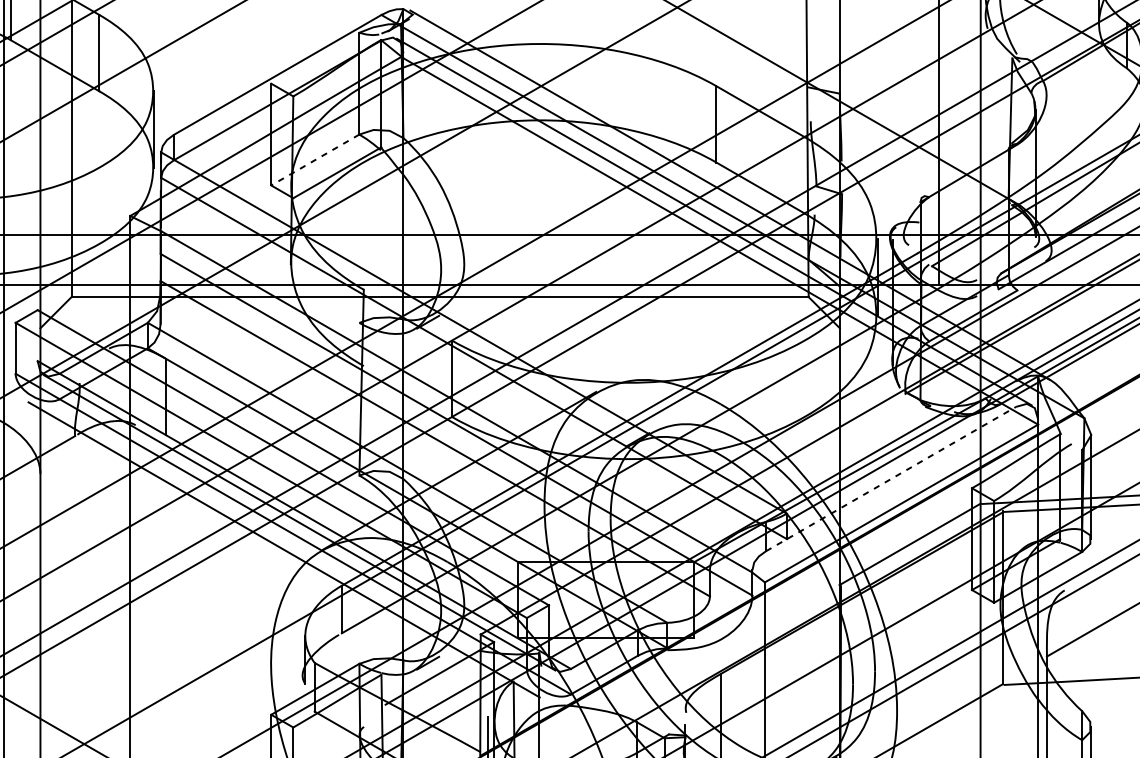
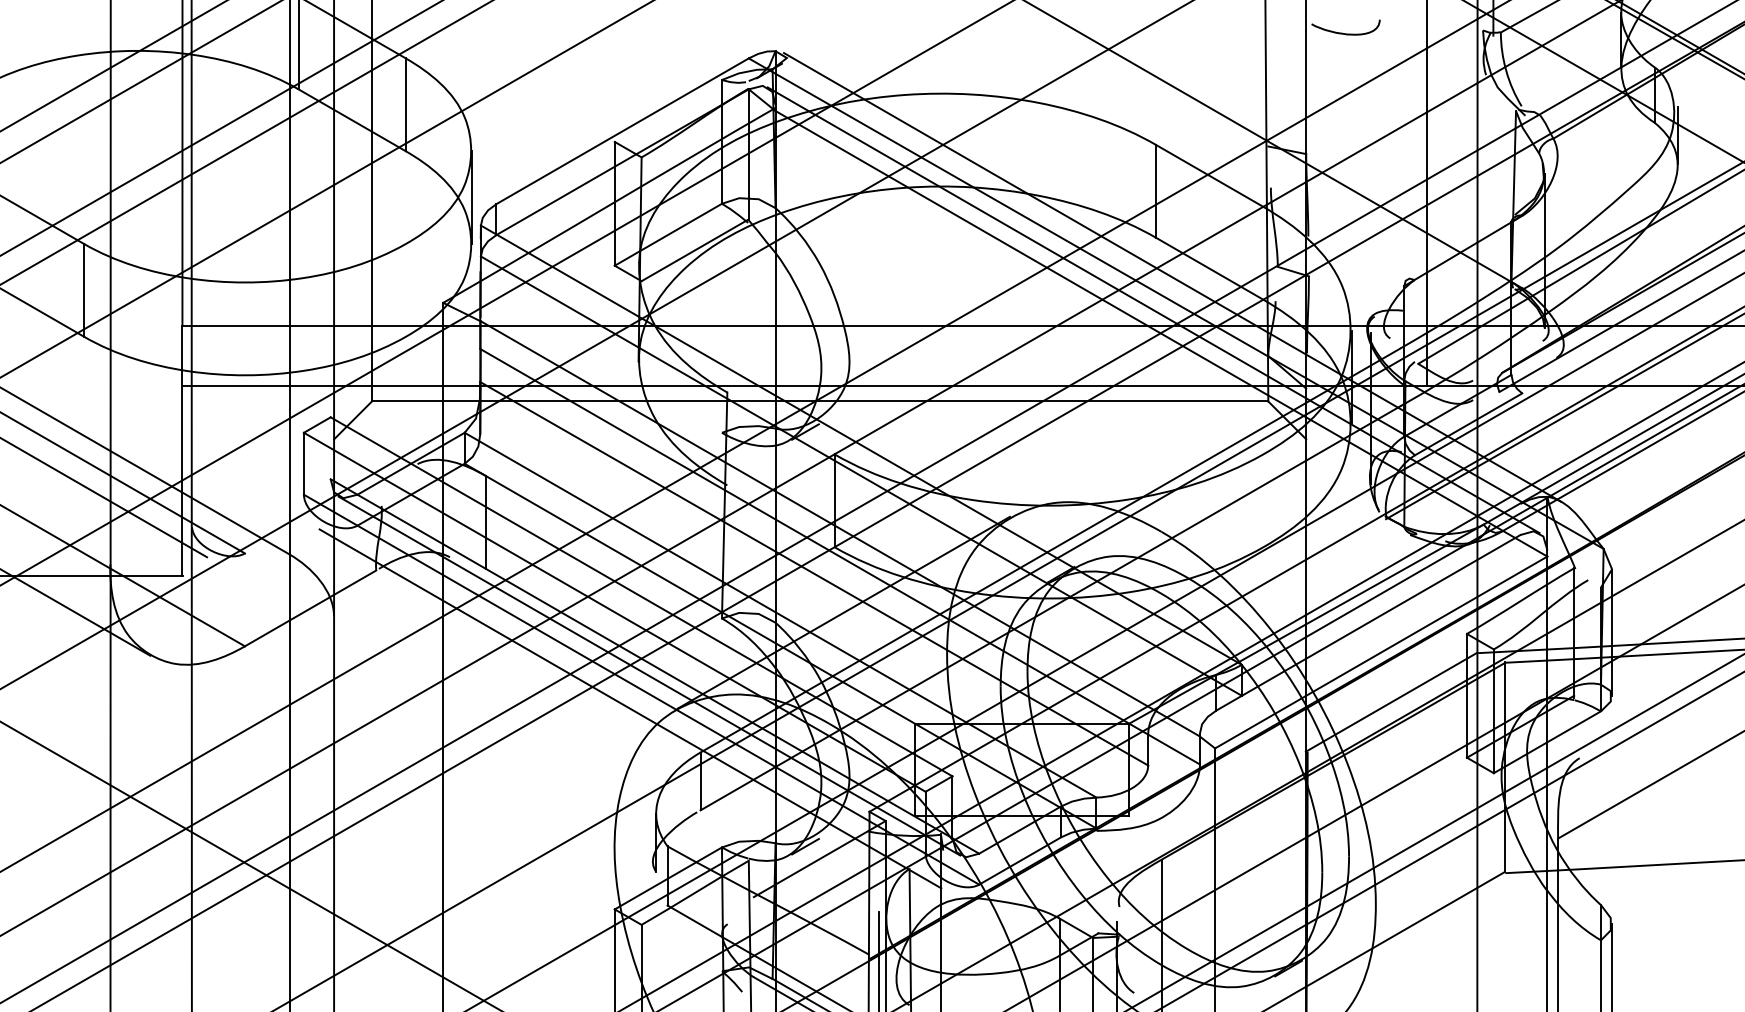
line: (315, 159) -> (668, 234), dashed -> solid
line: (891, 478) -> (1368, 622), dashed -> solid

